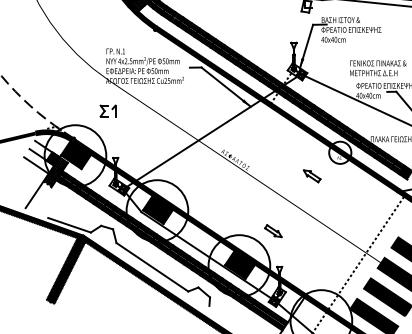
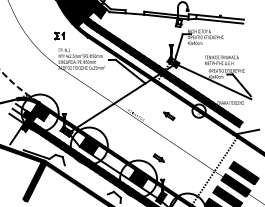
part: (107, 110) -> (59, 35), moved
part: (312, 175) -> (169, 115), moved
line: (150, 266) -> (85, 179), removed

